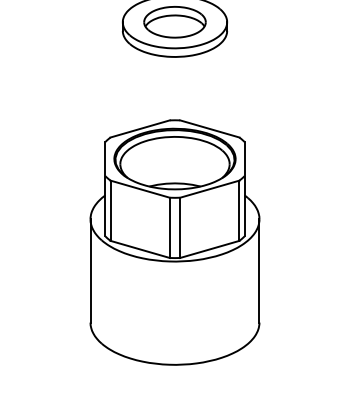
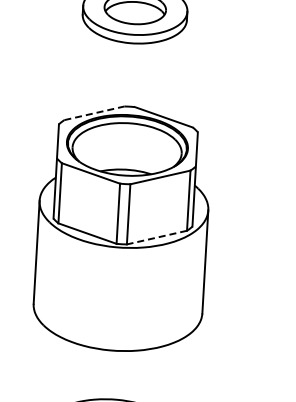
line: (140, 128) -> (94, 112), solid -> dashed
line: (209, 249) -> (156, 237), solid -> dashed

